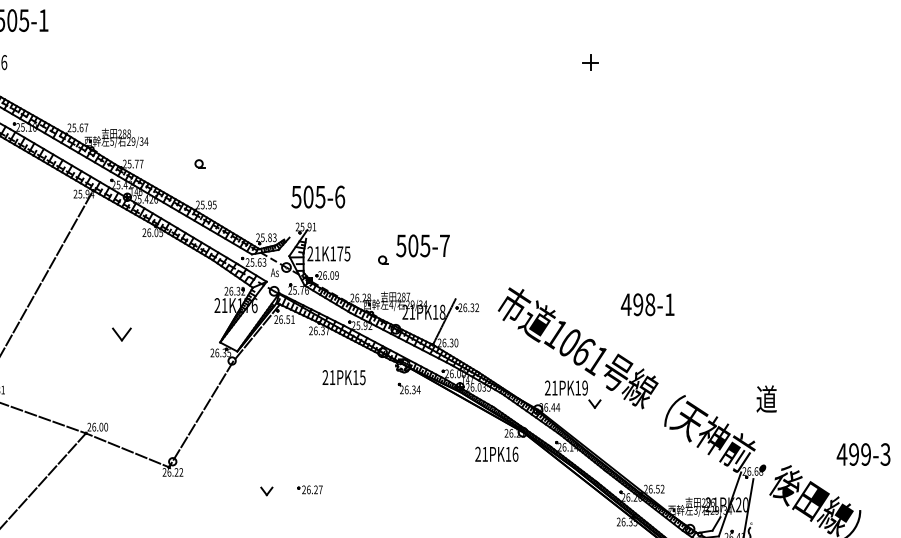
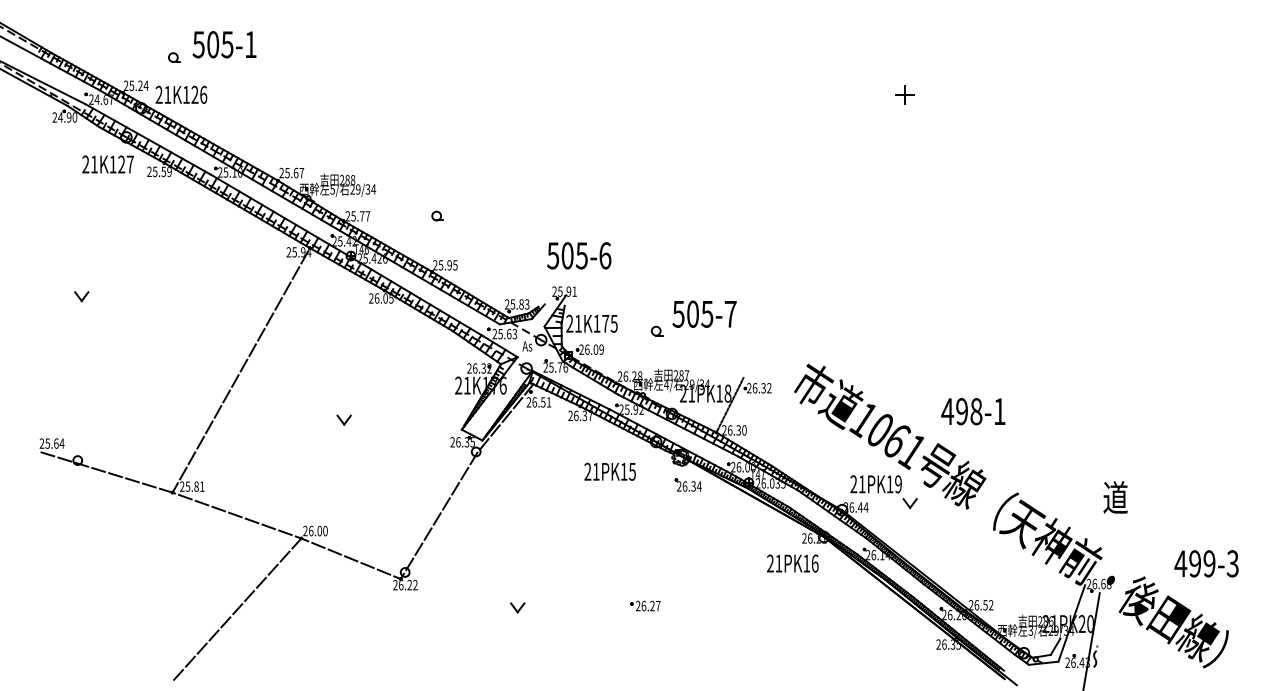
text: (647, 304) -> (973, 411), moved
part: (121, 333) -> (343, 419), size x0.62
text: (863, 454) -> (1206, 563), moved
part: (310, 489) -> (645, 605), moved

